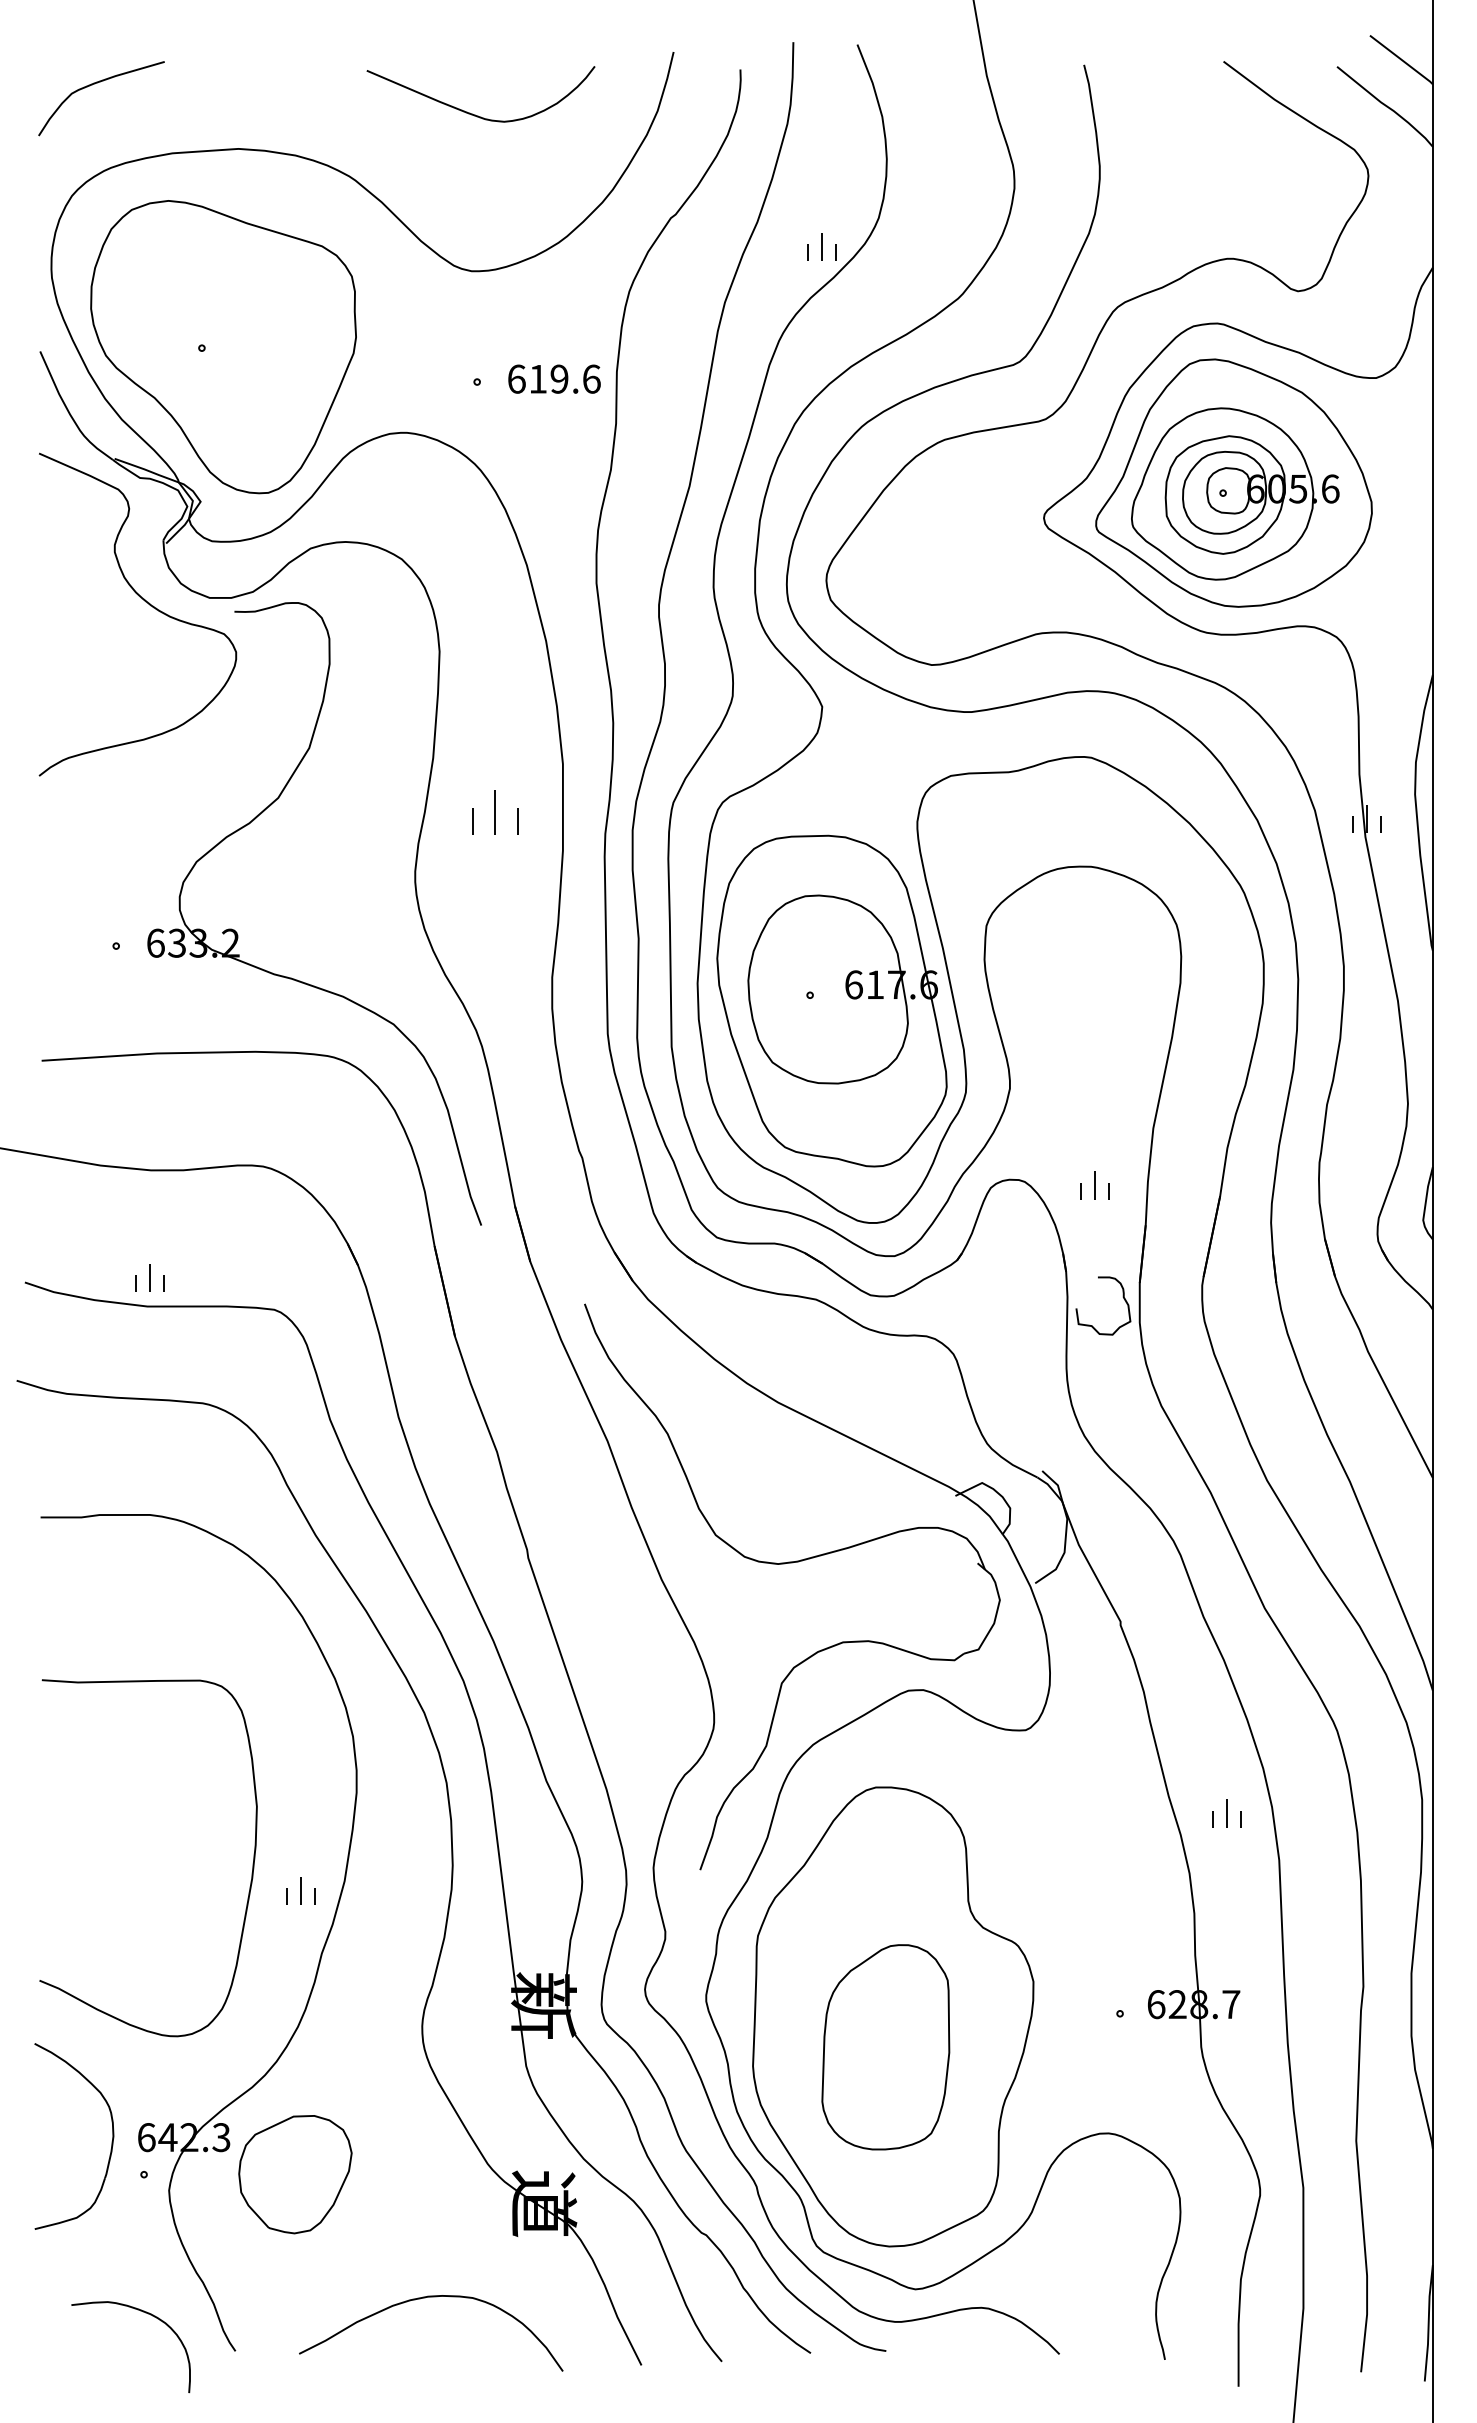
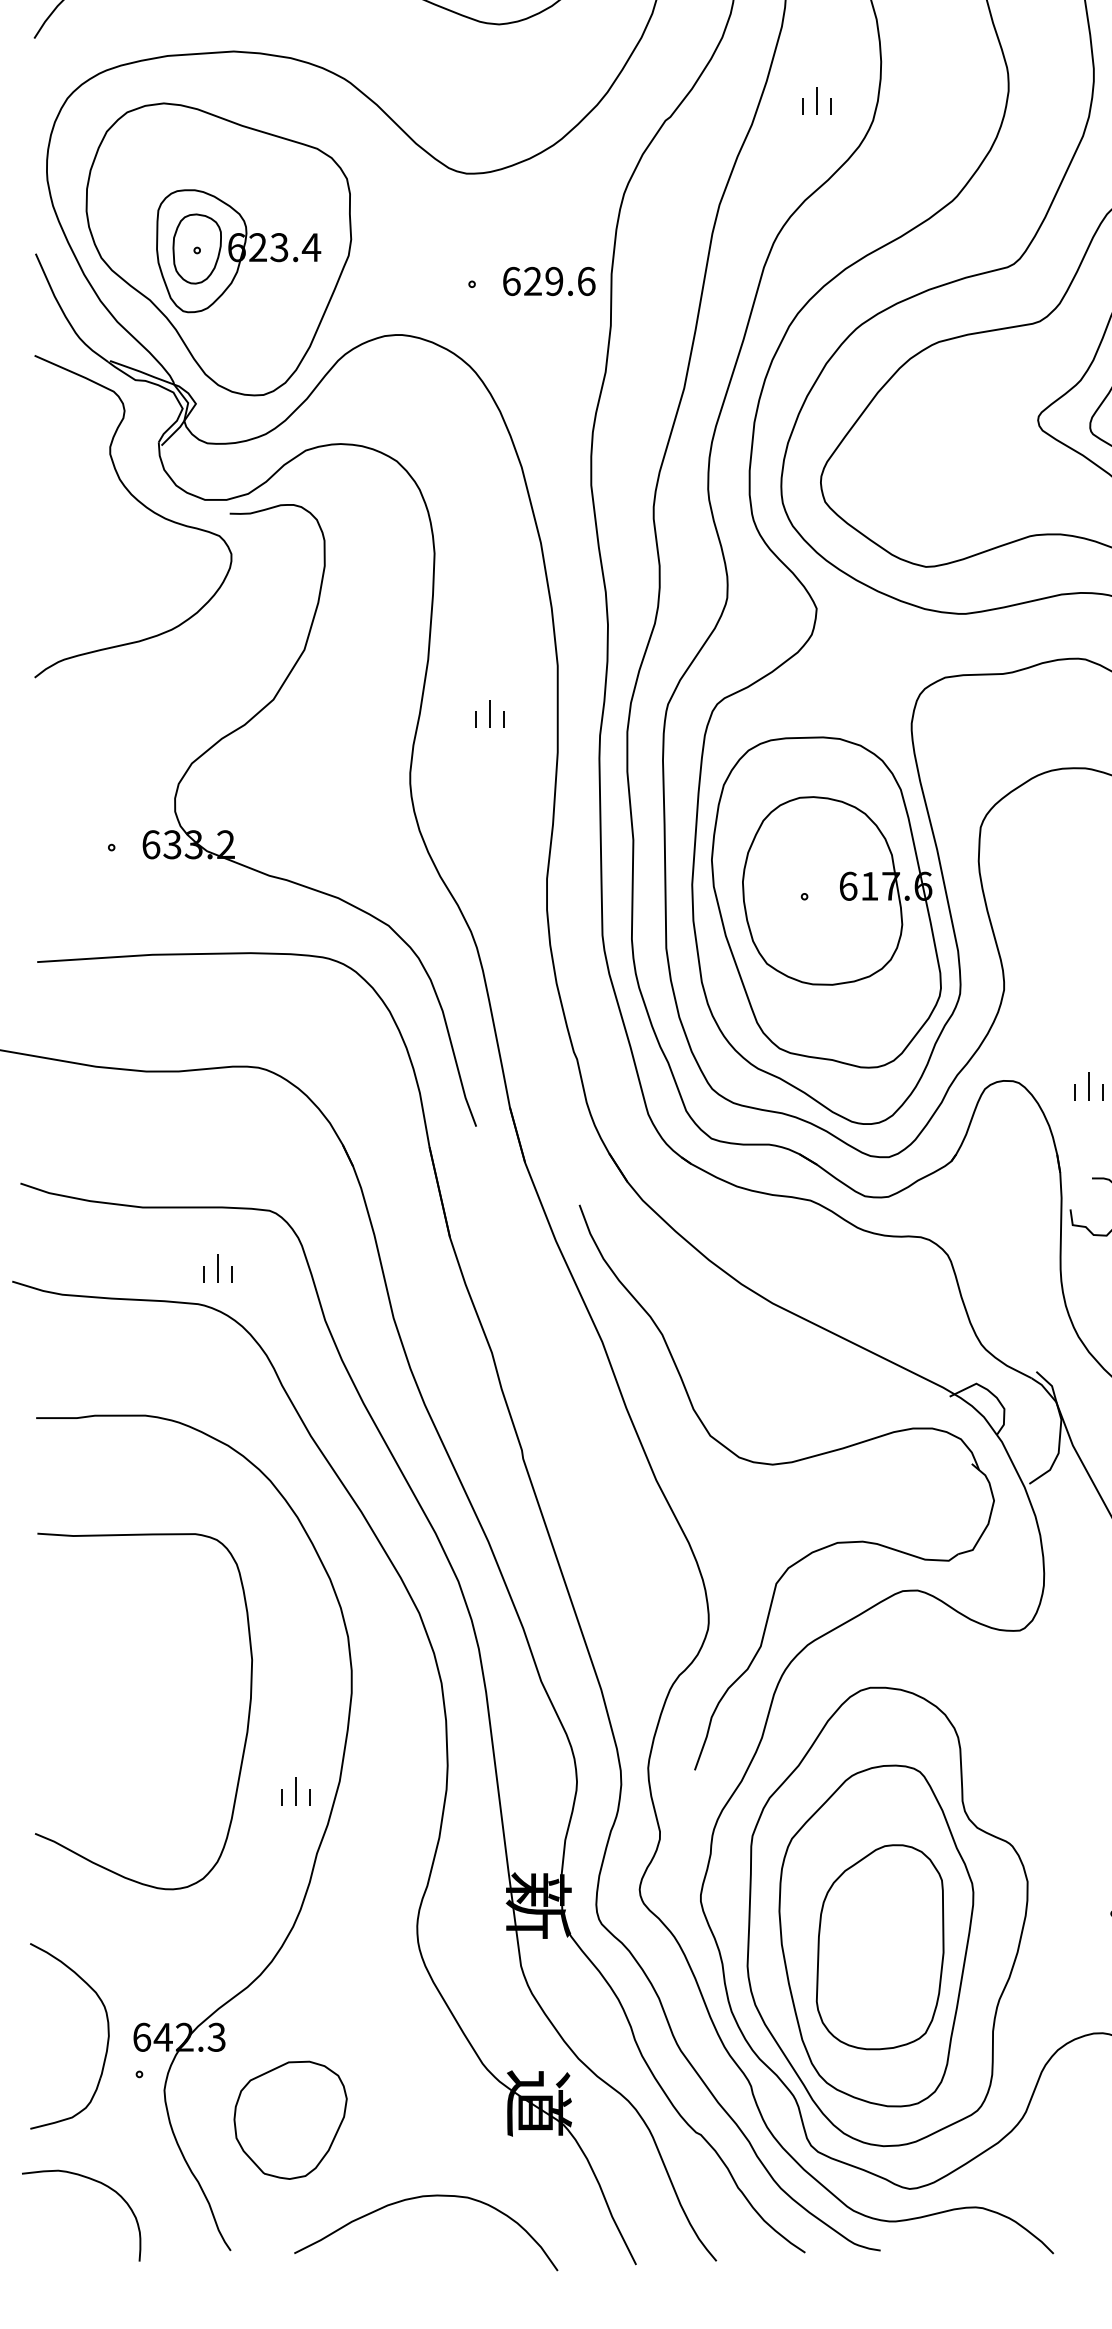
part: (821, 246) -> (815, 100), moved
part: (242, 348) -> (237, 250), added
text: (537, 378) -> (532, 280), 619.6 -> 629.6
part: (494, 811) -> (489, 713), size x0.62
part: (149, 1277) -> (217, 1268), moved
curve: (251, 1873) -> (246, 1726), moved
part: (882, 2035) -> (876, 1935), added
part: (295, 2174) -> (290, 2120), moved
curve: (145, 2313) -> (95, 2182), moved

